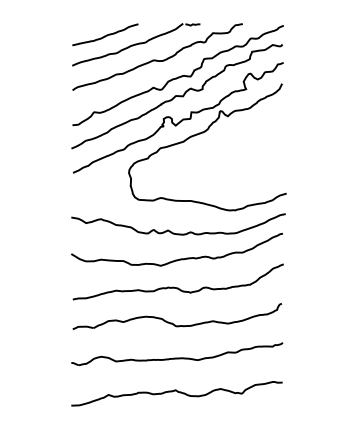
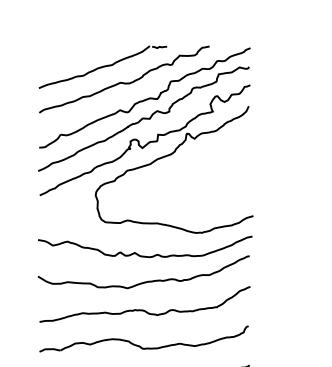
curve: (106, 34) -> (73, 56), removed

